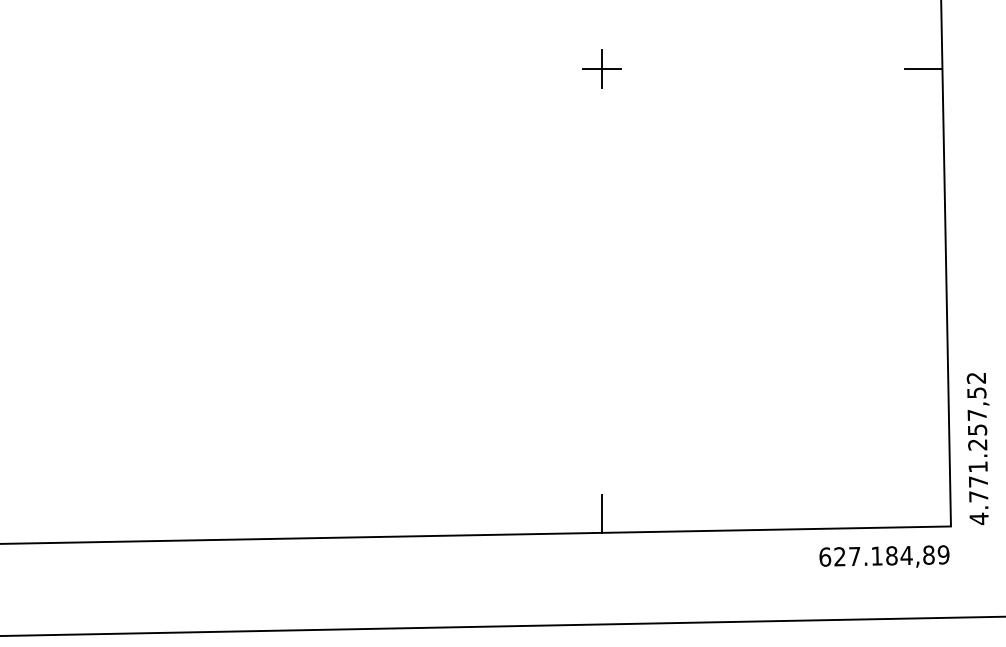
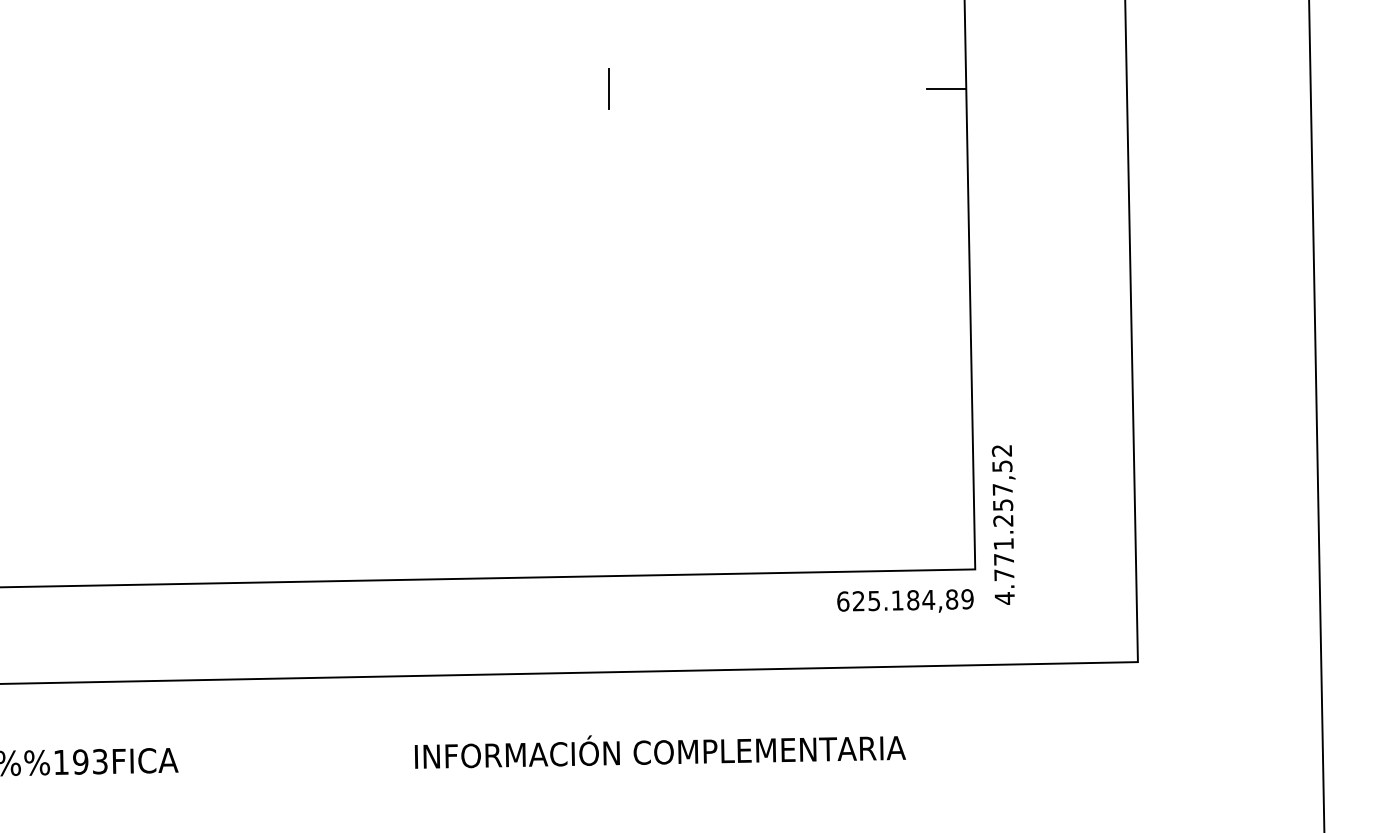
line: (601, 69) -> (608, 89), removed
text: (977, 448) -> (1003, 524), moved
line: (601, 514) -> (608, 556), removed
text: (854, 557) -> (873, 601), 627.184,89 -> 625.184,89

